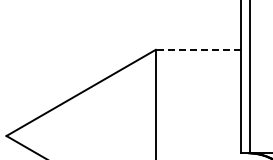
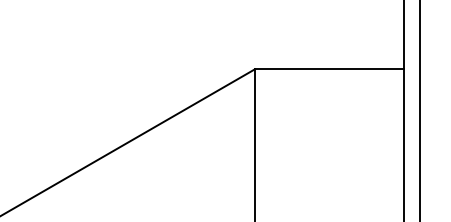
line: (198, 49) -> (329, 68), dashed -> solid

